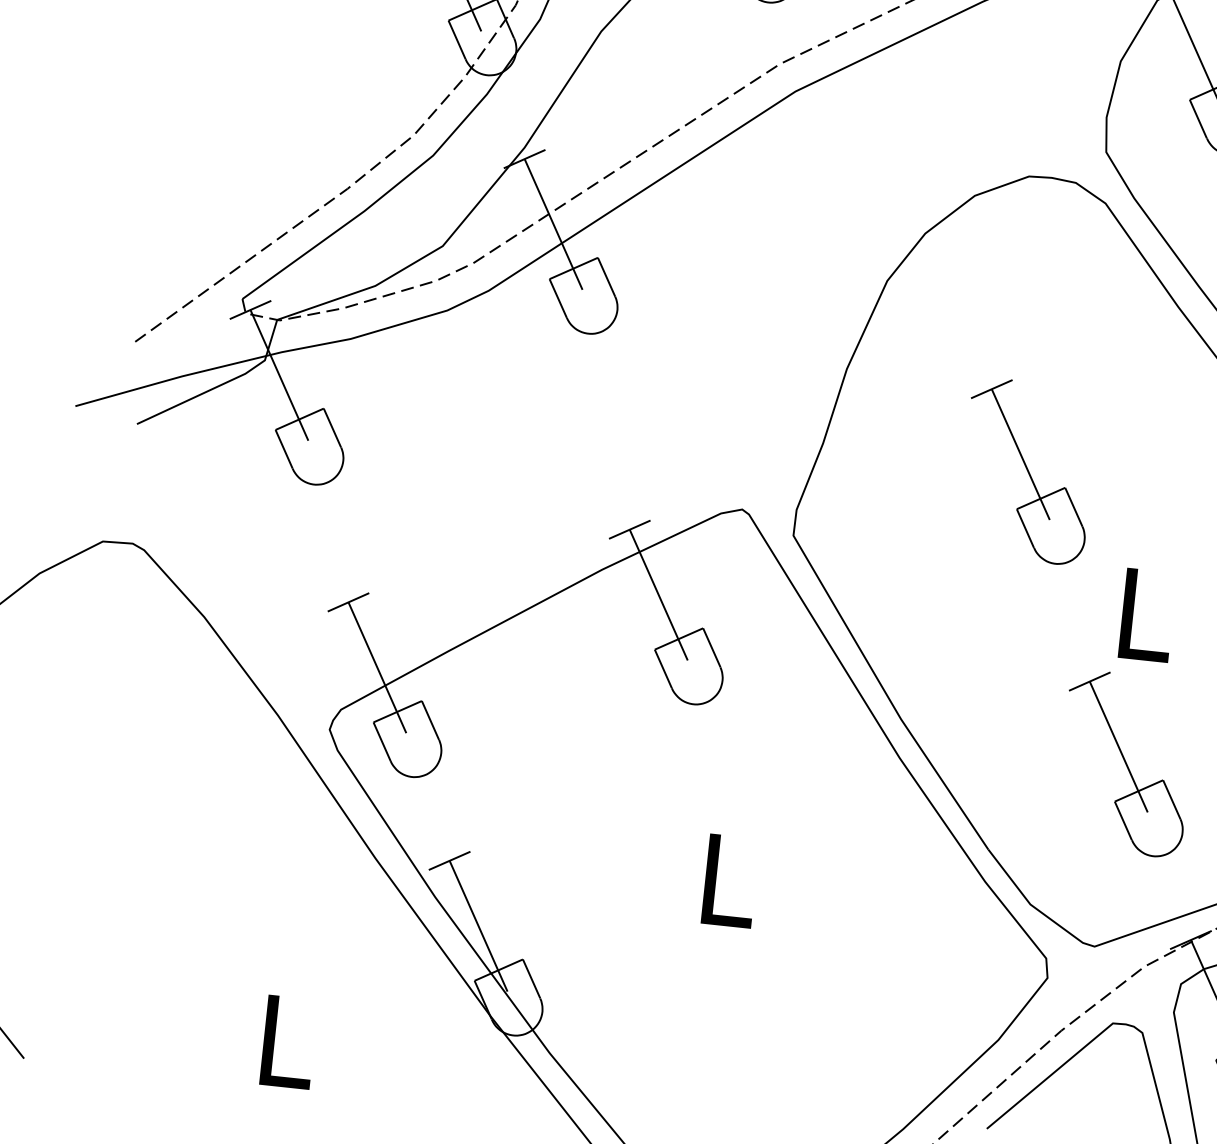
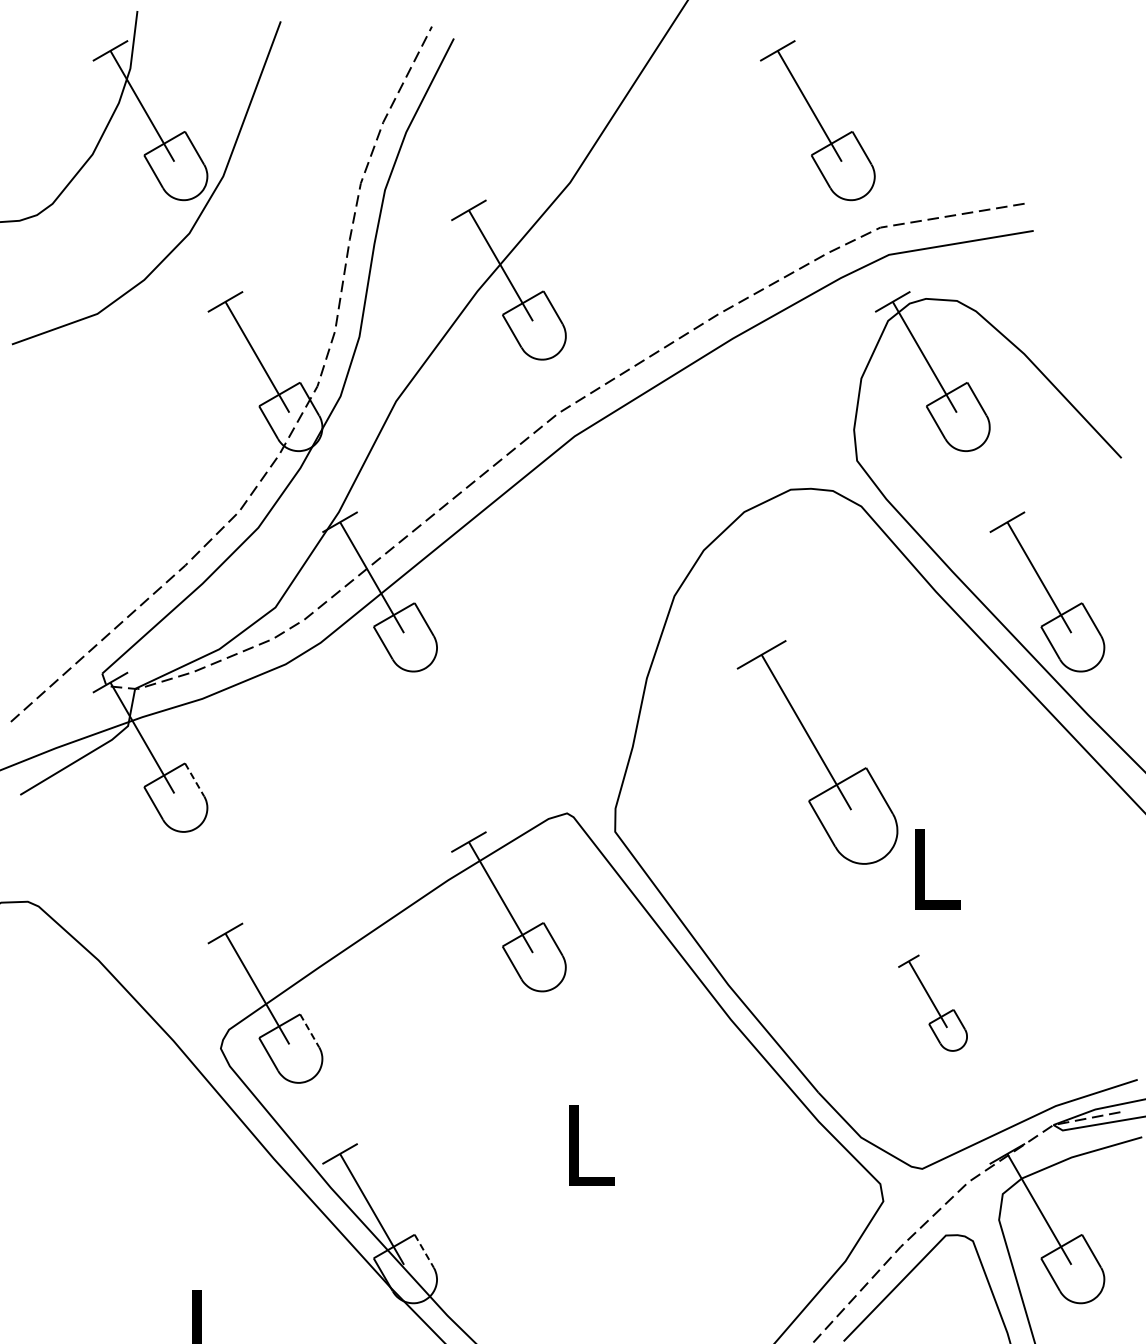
line: (332, 428) -> (194, 780), solid -> dashed
part: (1027, 470) -> (817, 751), size x1.4
line: (430, 721) -> (309, 1031), solid -> dashed
part: (1125, 762) -> (932, 1002), size x0.6
line: (531, 979) -> (424, 1251), solid -> dashed

